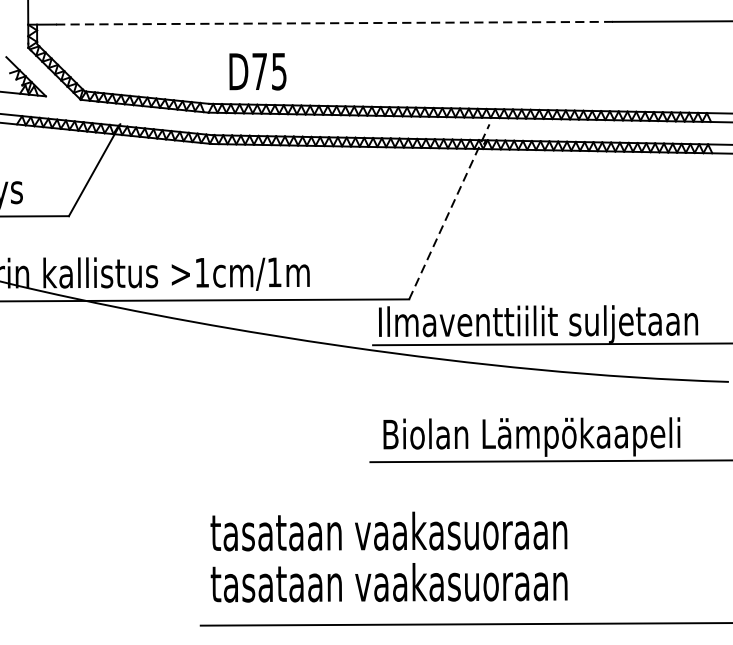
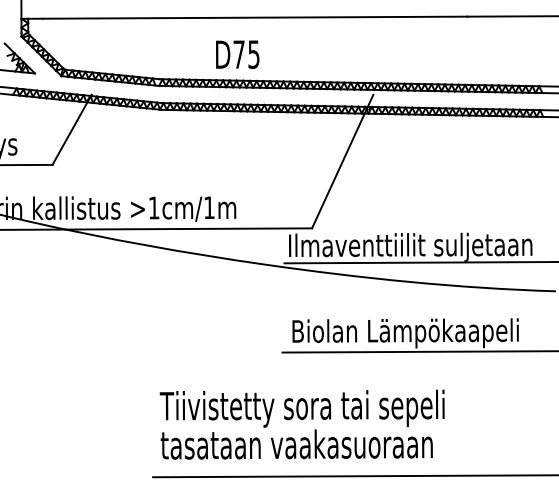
line: (335, 22) -> (255, 17), dashed -> solid
text: (257, 71) -> (237, 54), moved
line: (449, 211) -> (342, 161), dashed -> solid
text: (395, 535) -> (301, 408), tasataan vaakasuoraan -> Tiivistetty sora tai sepeli

